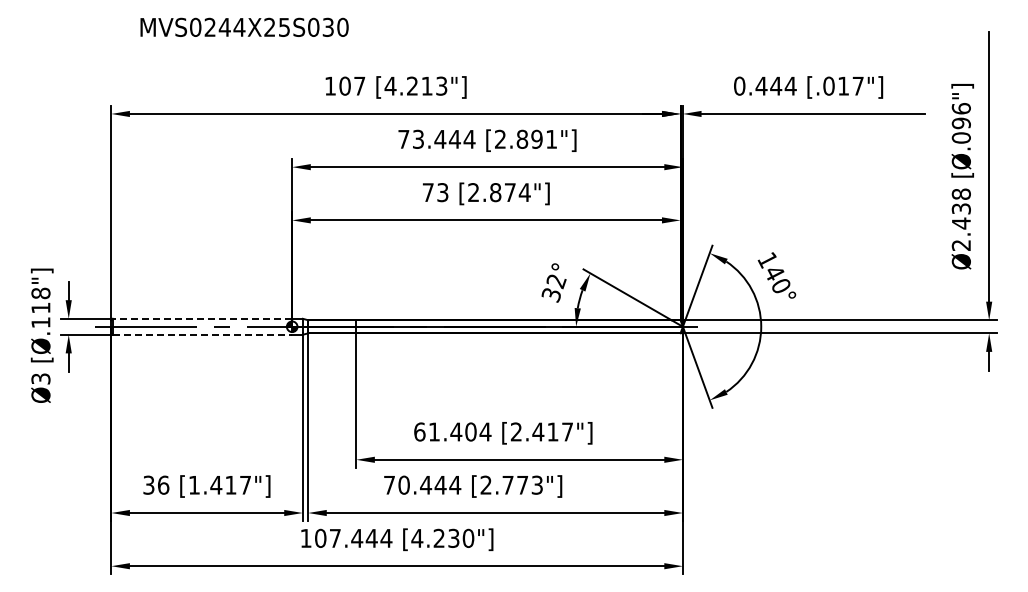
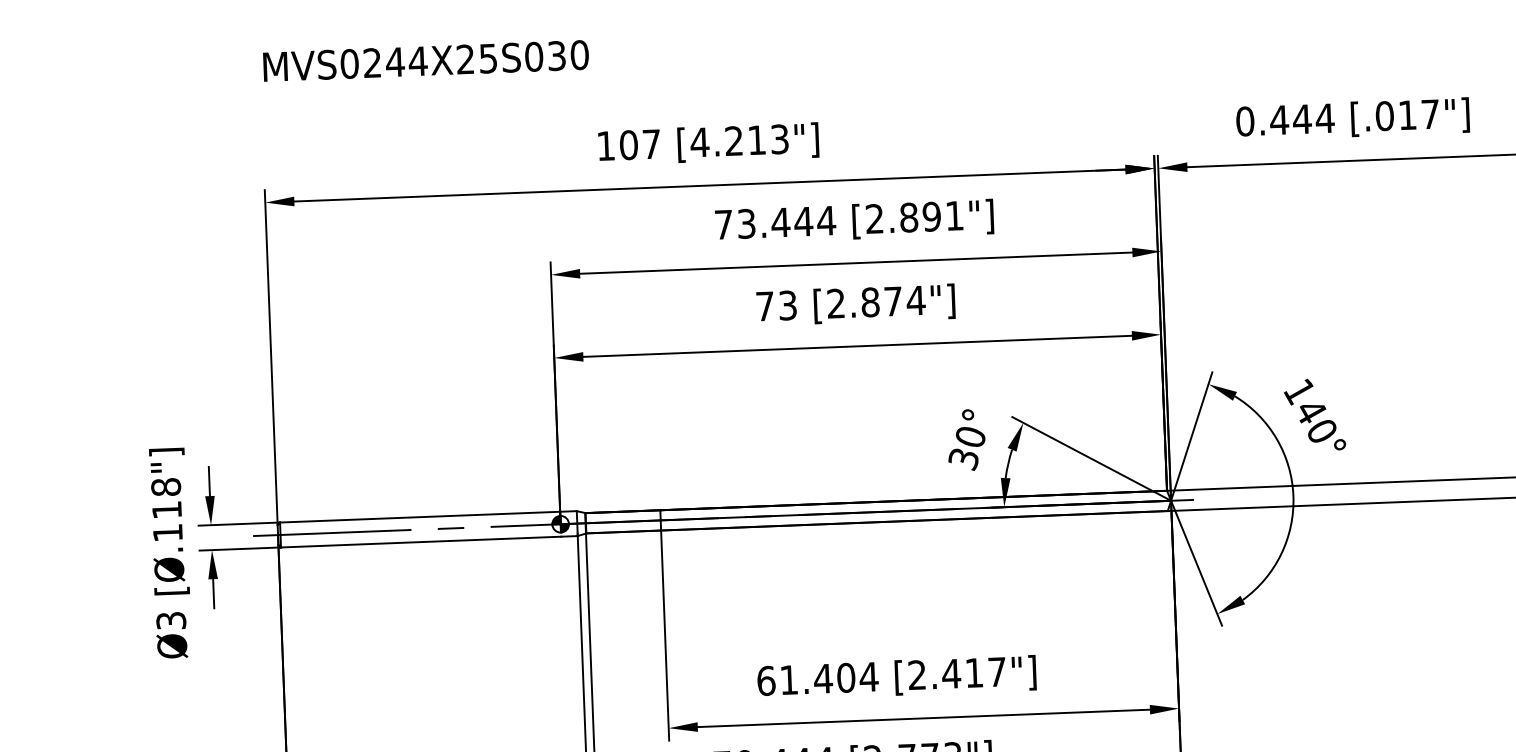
text: (244, 26) -> (425, 59), moved
text: (556, 281) -> (970, 437), 32° -> 30°
line: (202, 318) -> (420, 516), dashed -> solid
line: (202, 334) -> (420, 541), dashed -> solid

